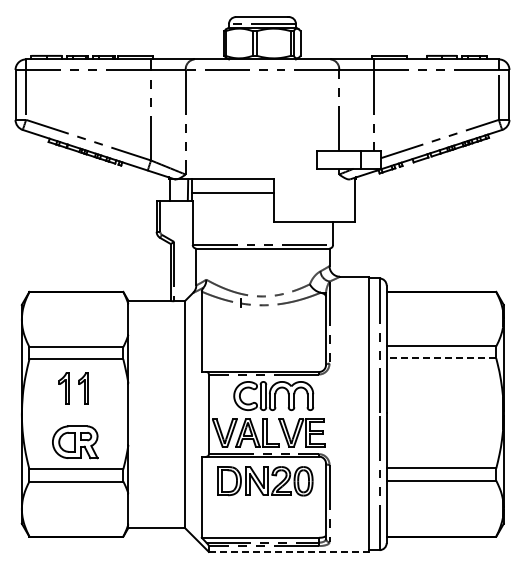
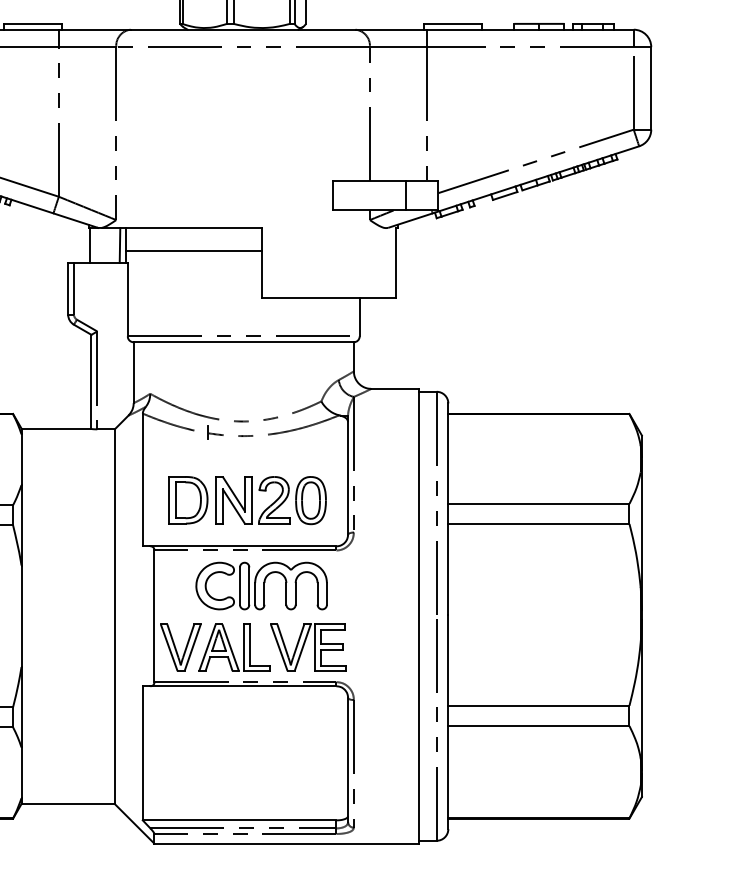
line: (441, 358) -> (538, 524), dashed -> solid
part: (265, 481) -> (248, 500), moved
line: (289, 551) -> (287, 842), dashed -> solid

